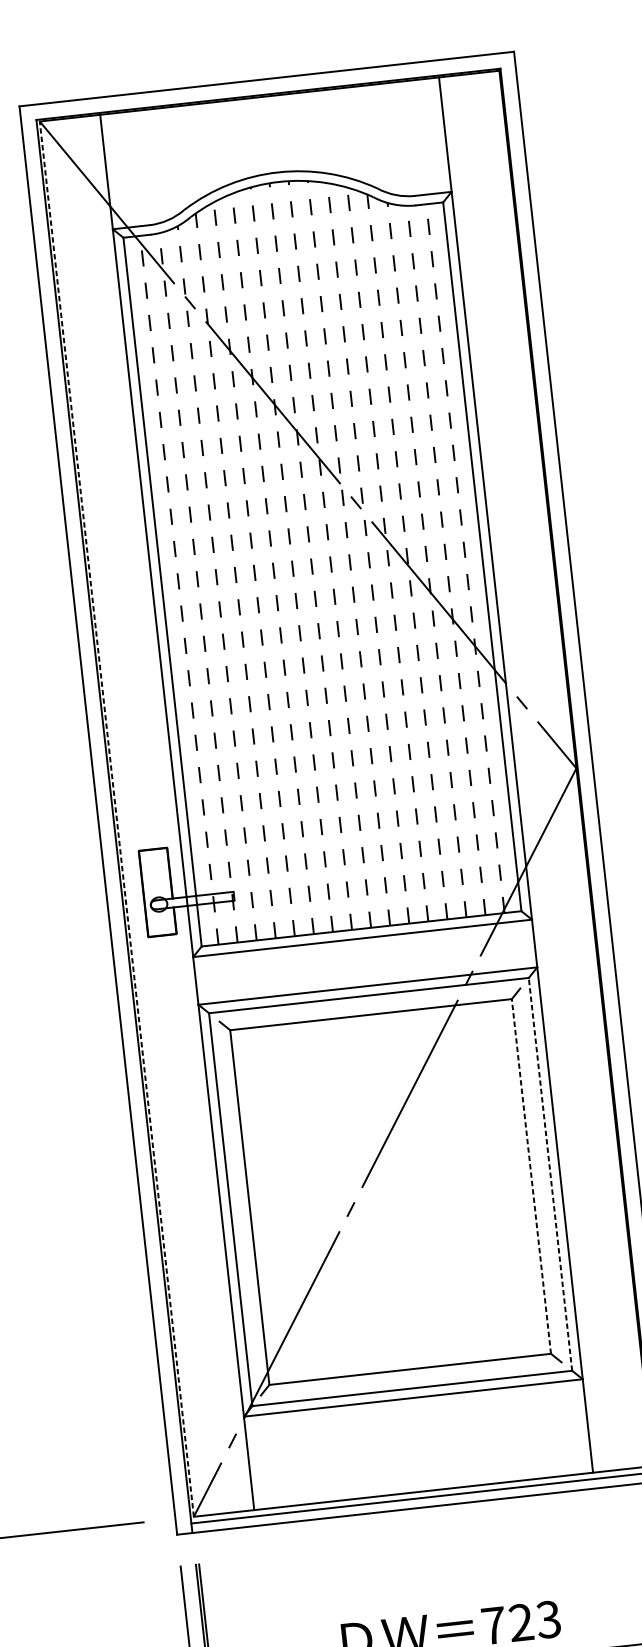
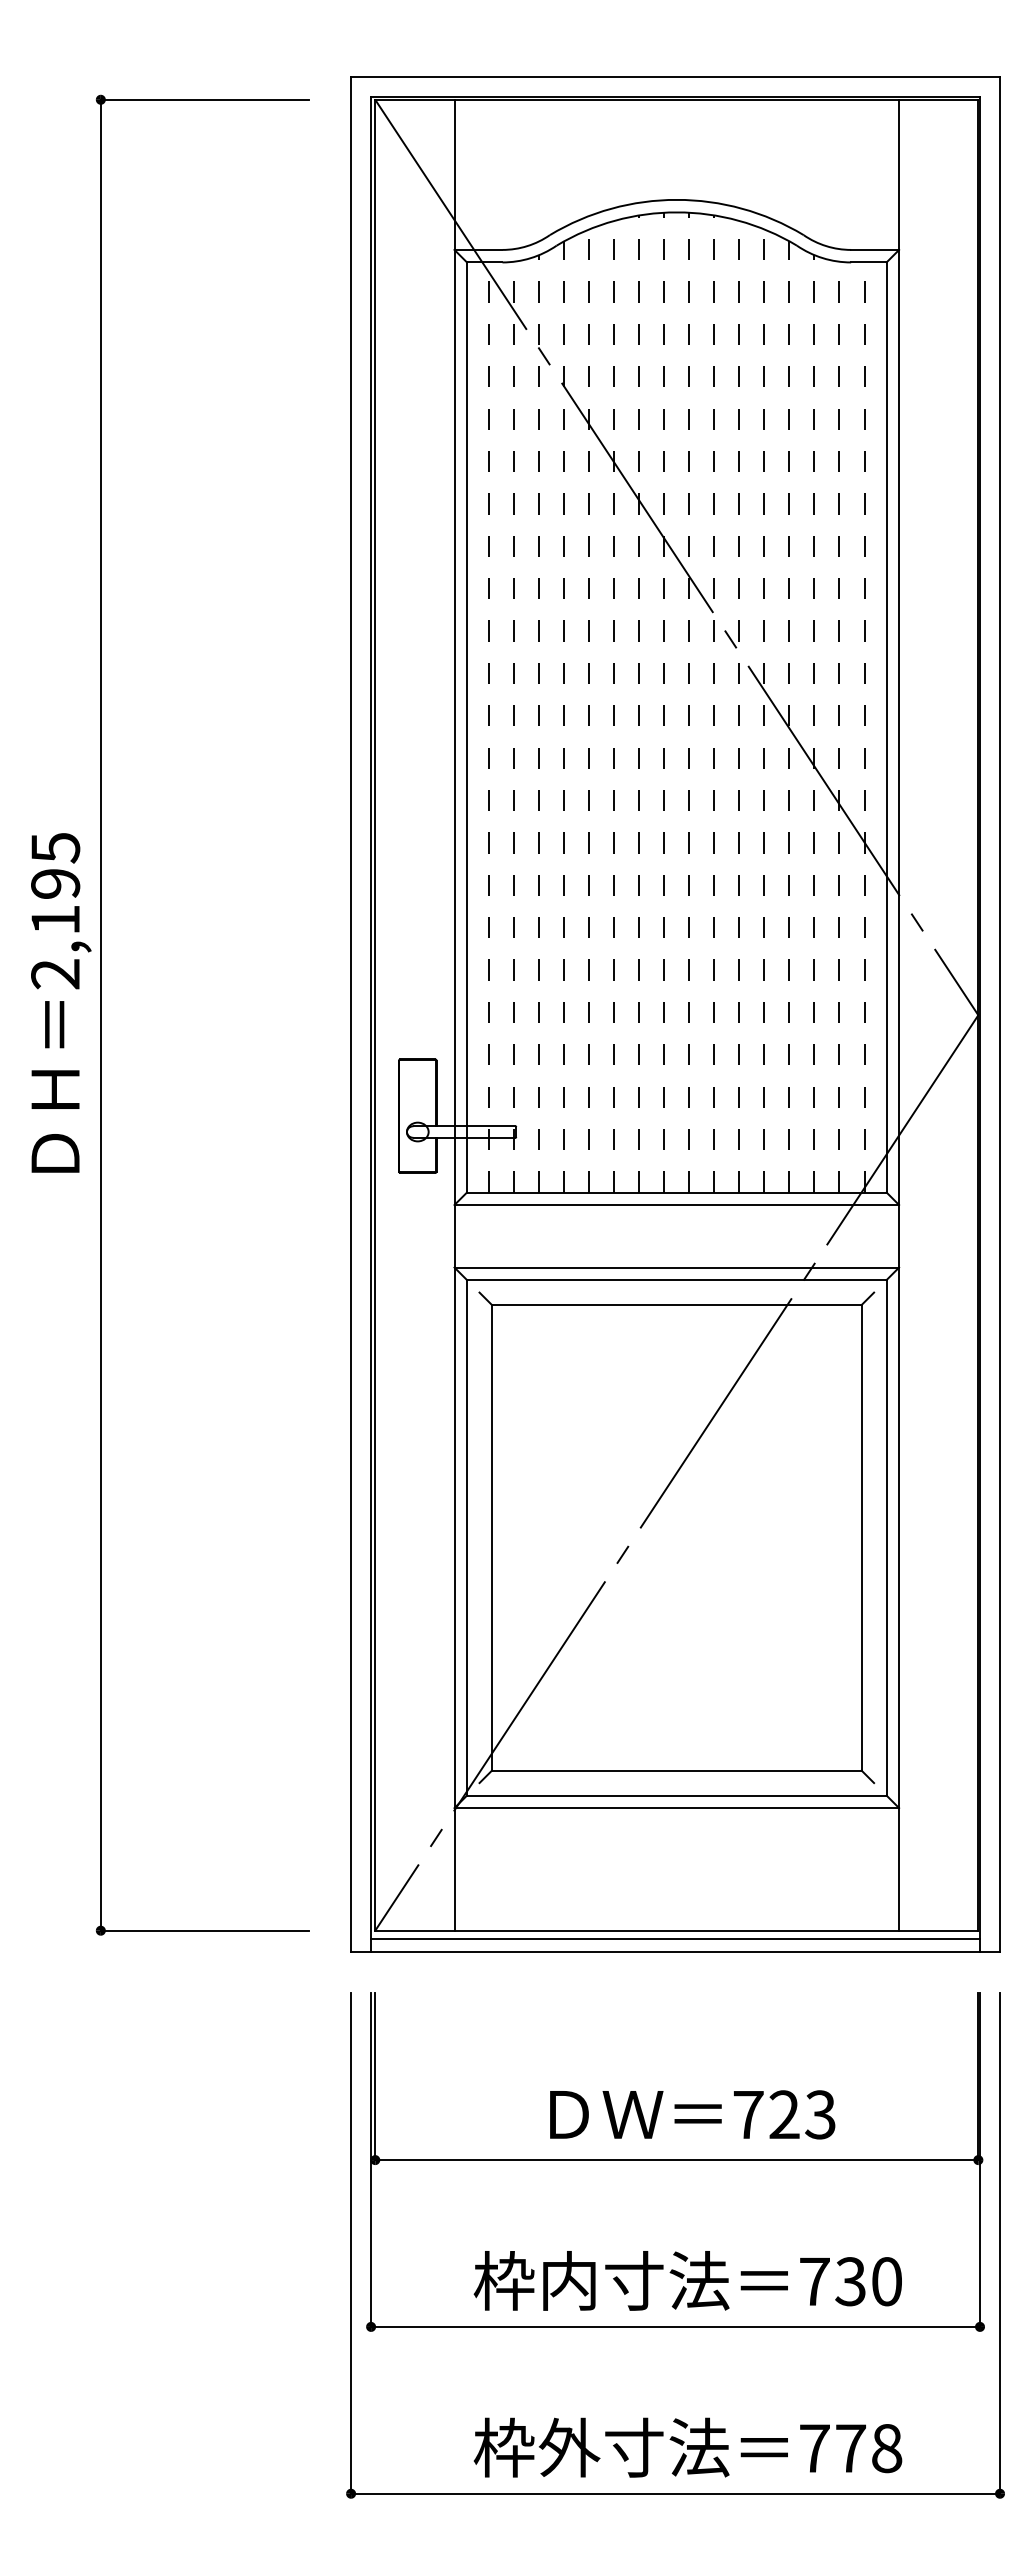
line: (116, 818) -> (375, 1014), dashed -> solid
line: (550, 1174) -> (886, 1537), dashed -> solid
line: (531, 1176) -> (861, 1537), dashed -> solid

